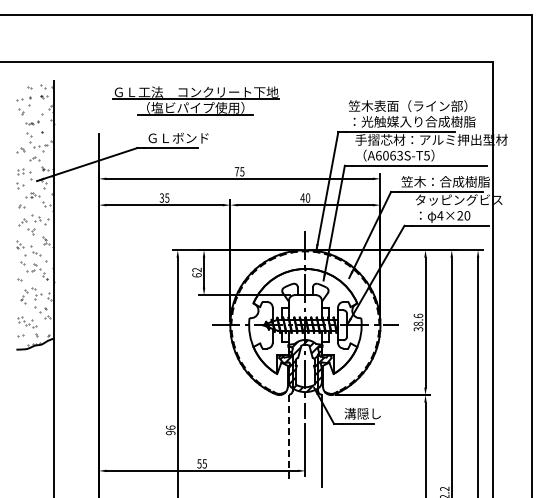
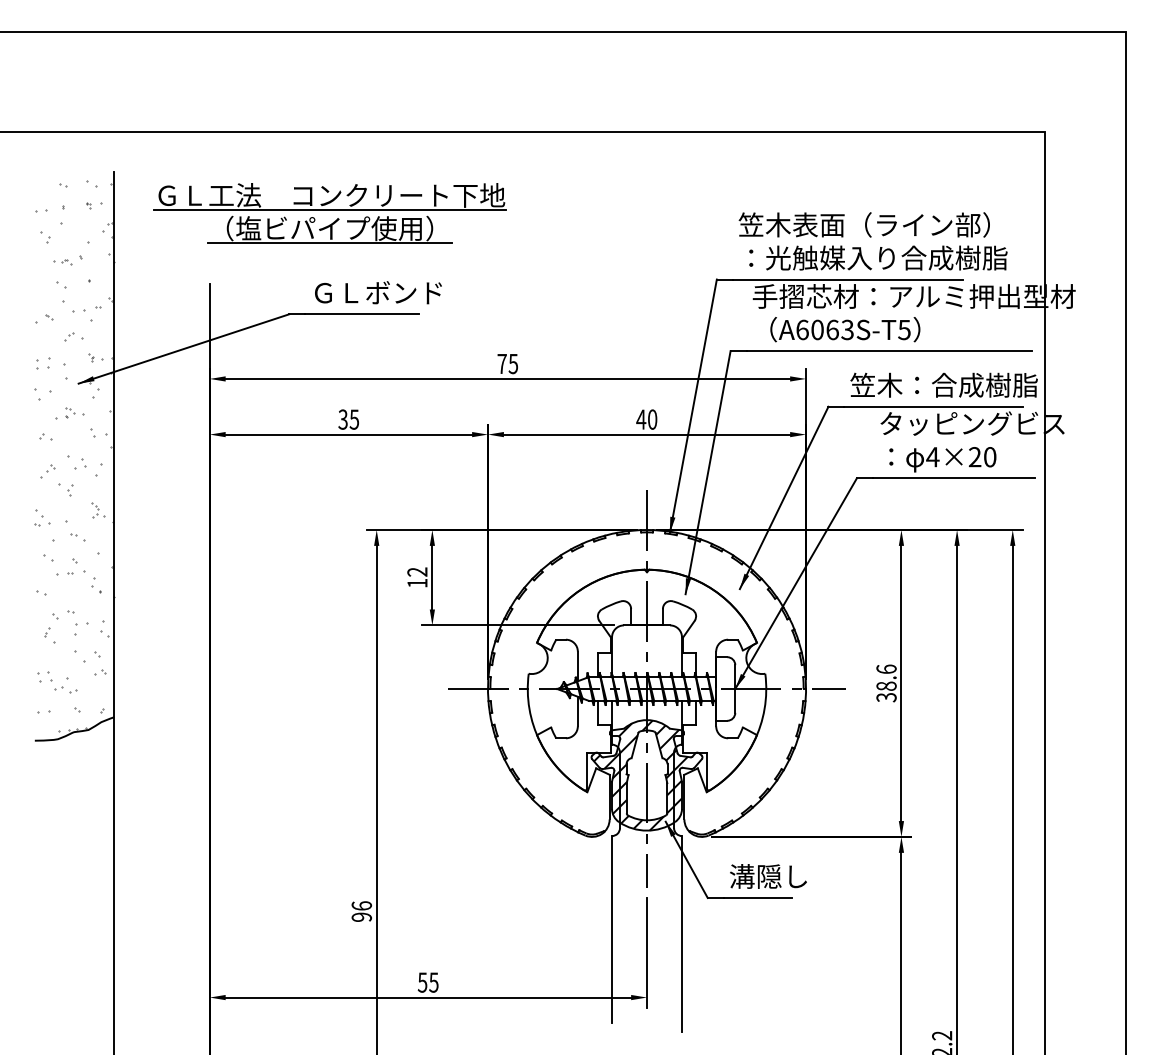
part: (195, 100) -> (329, 212), moved
text: (196, 275) -> (416, 583), 62 -> 12
line: (288, 439) -> (611, 930), dashed -> solid

